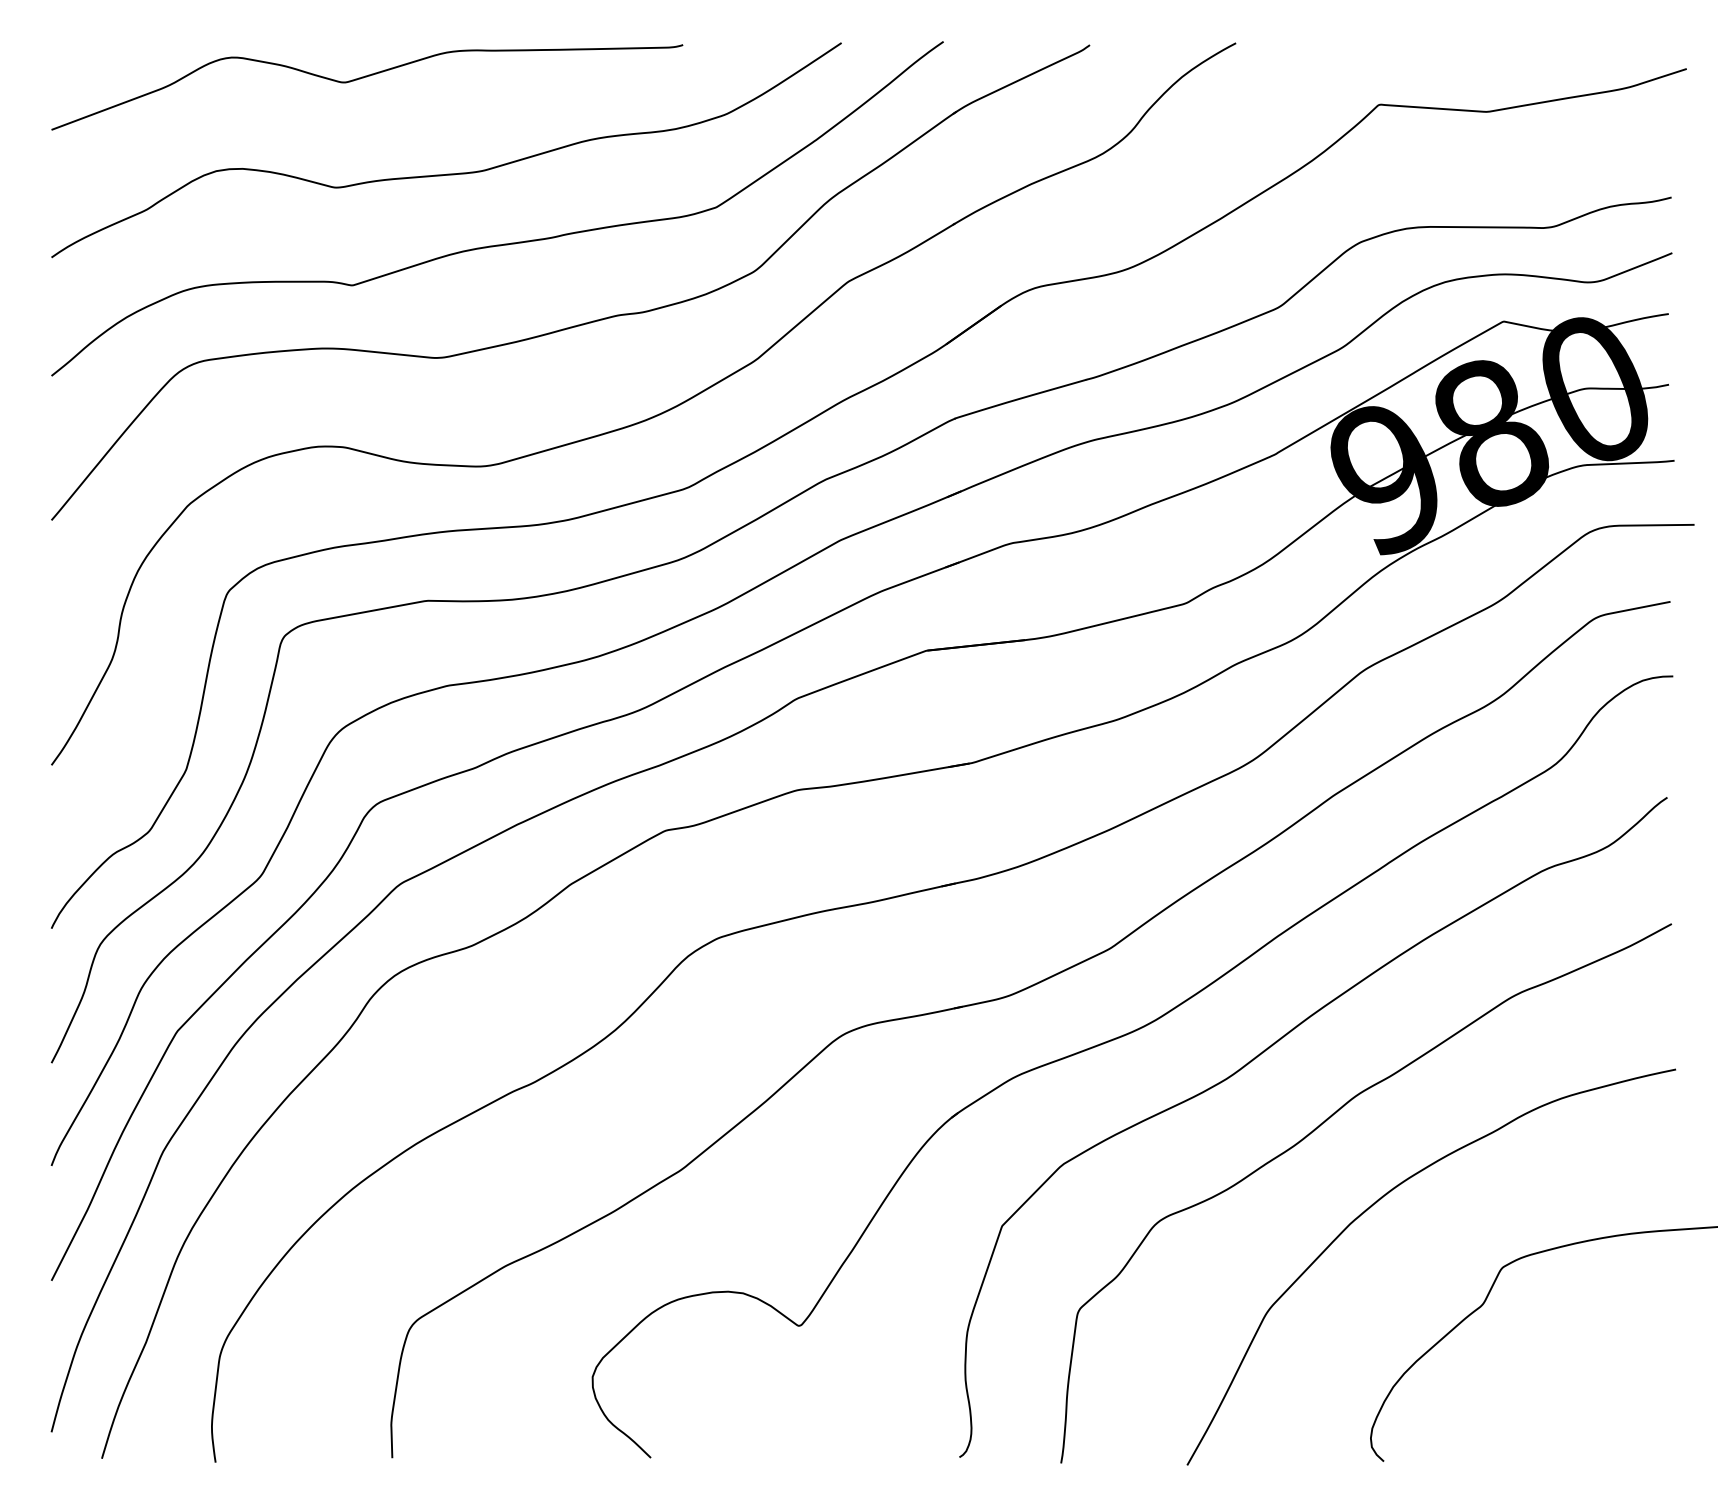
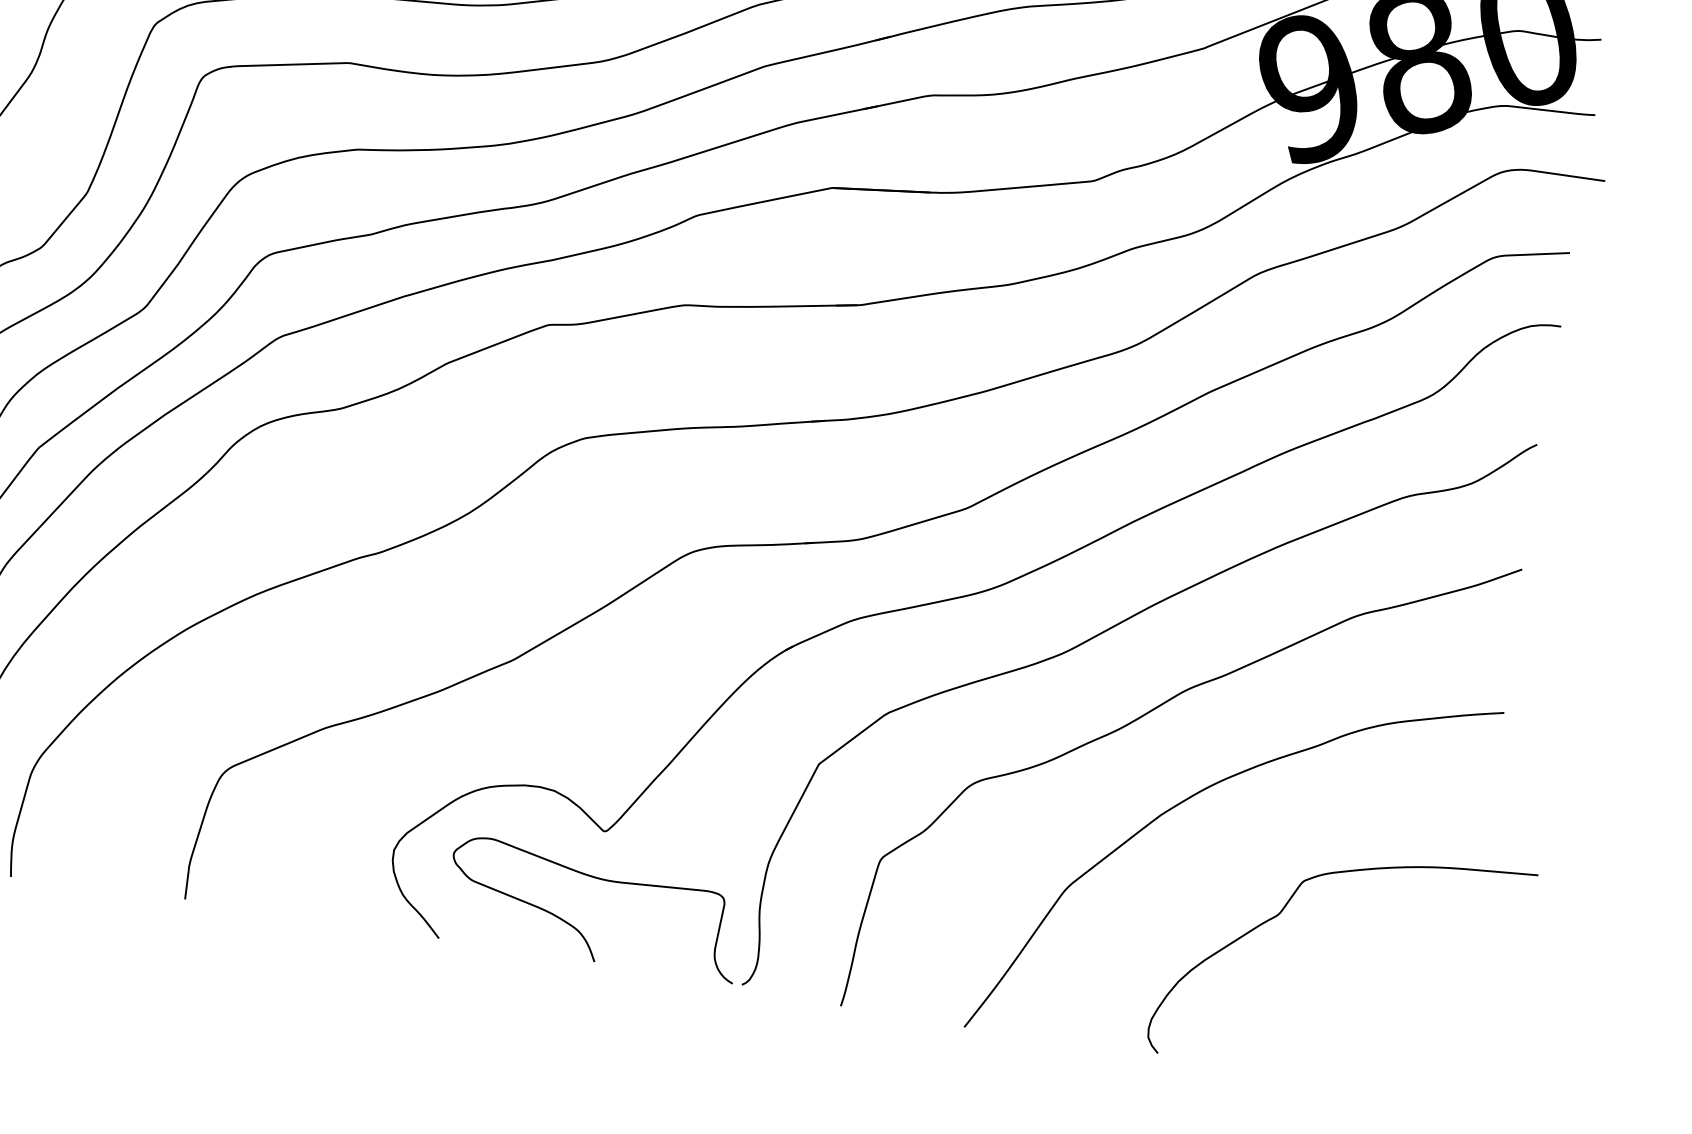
curve: (786, 1426) -> (576, 928), added

